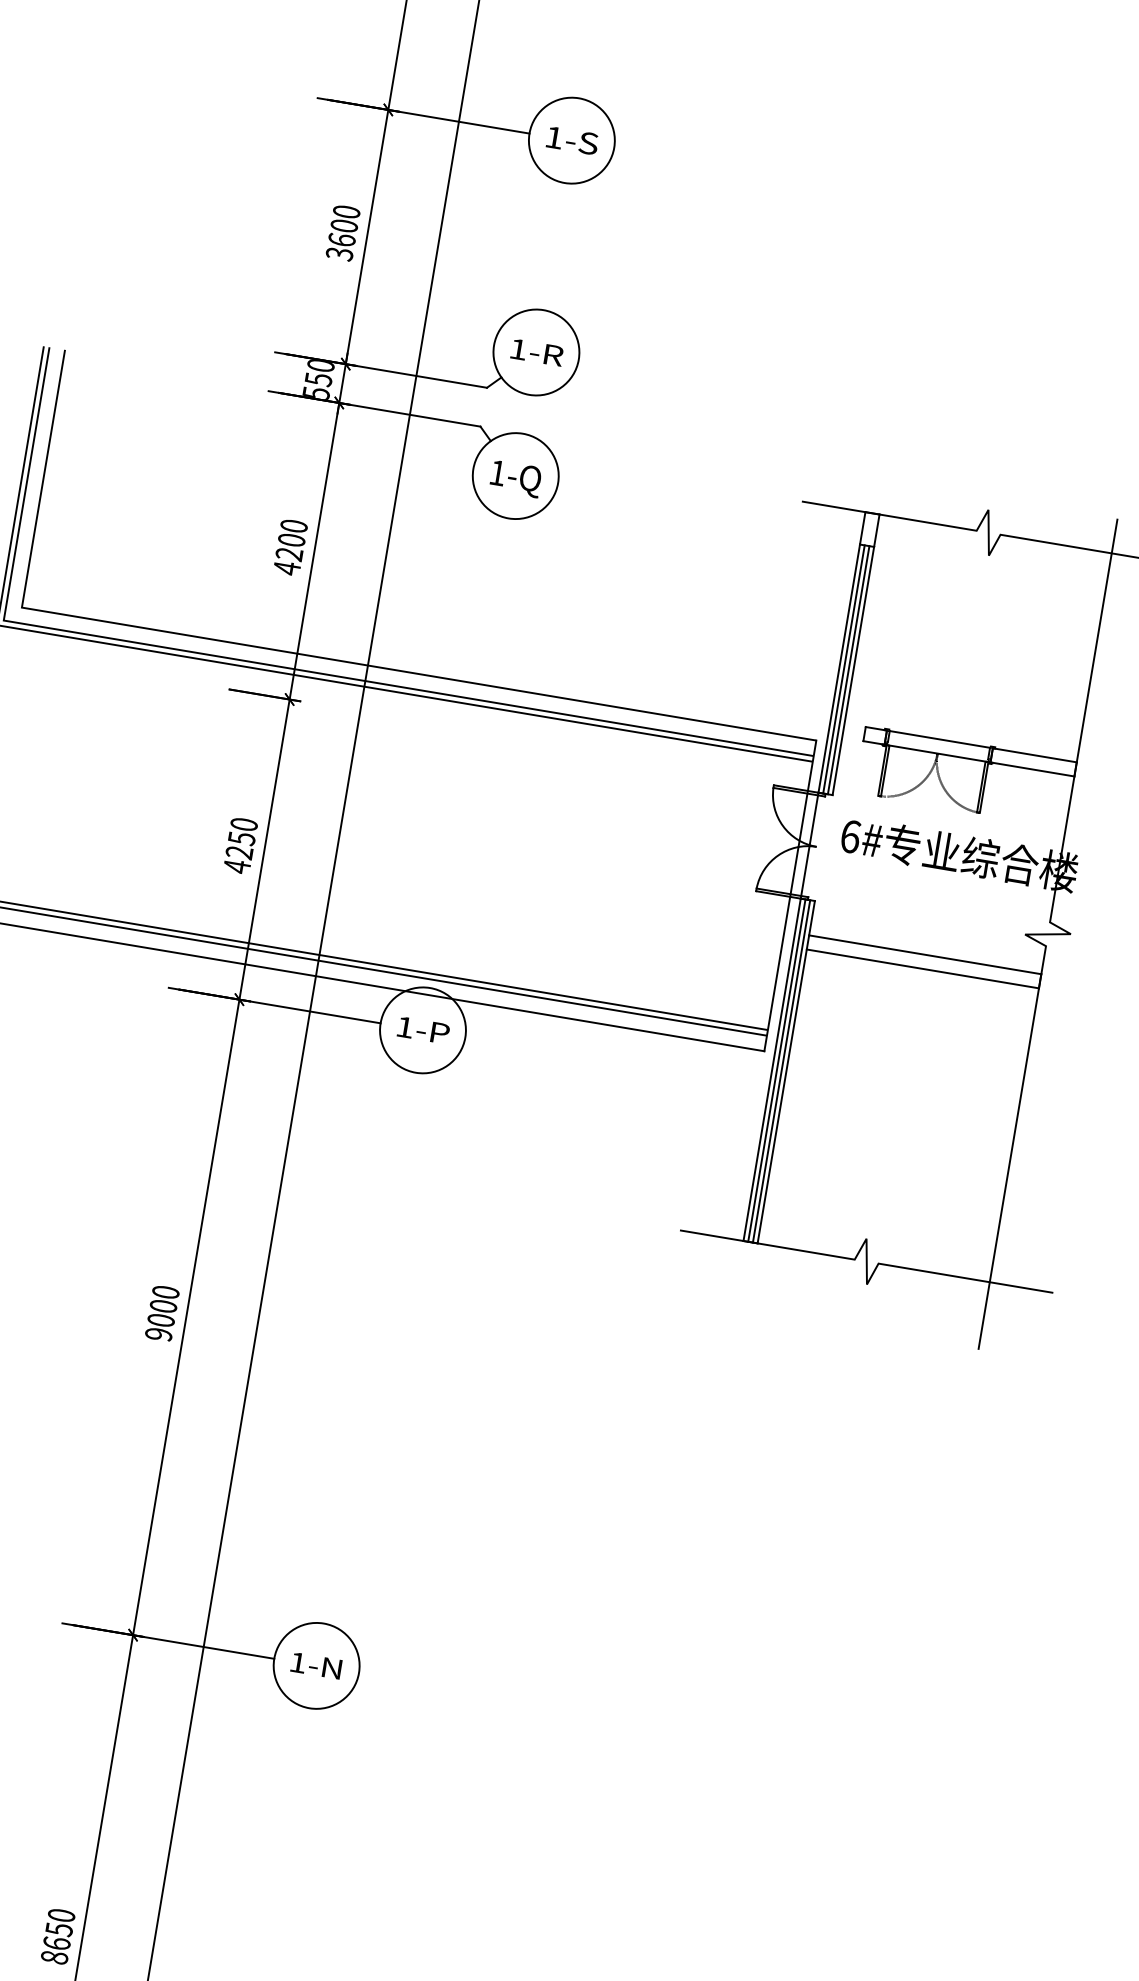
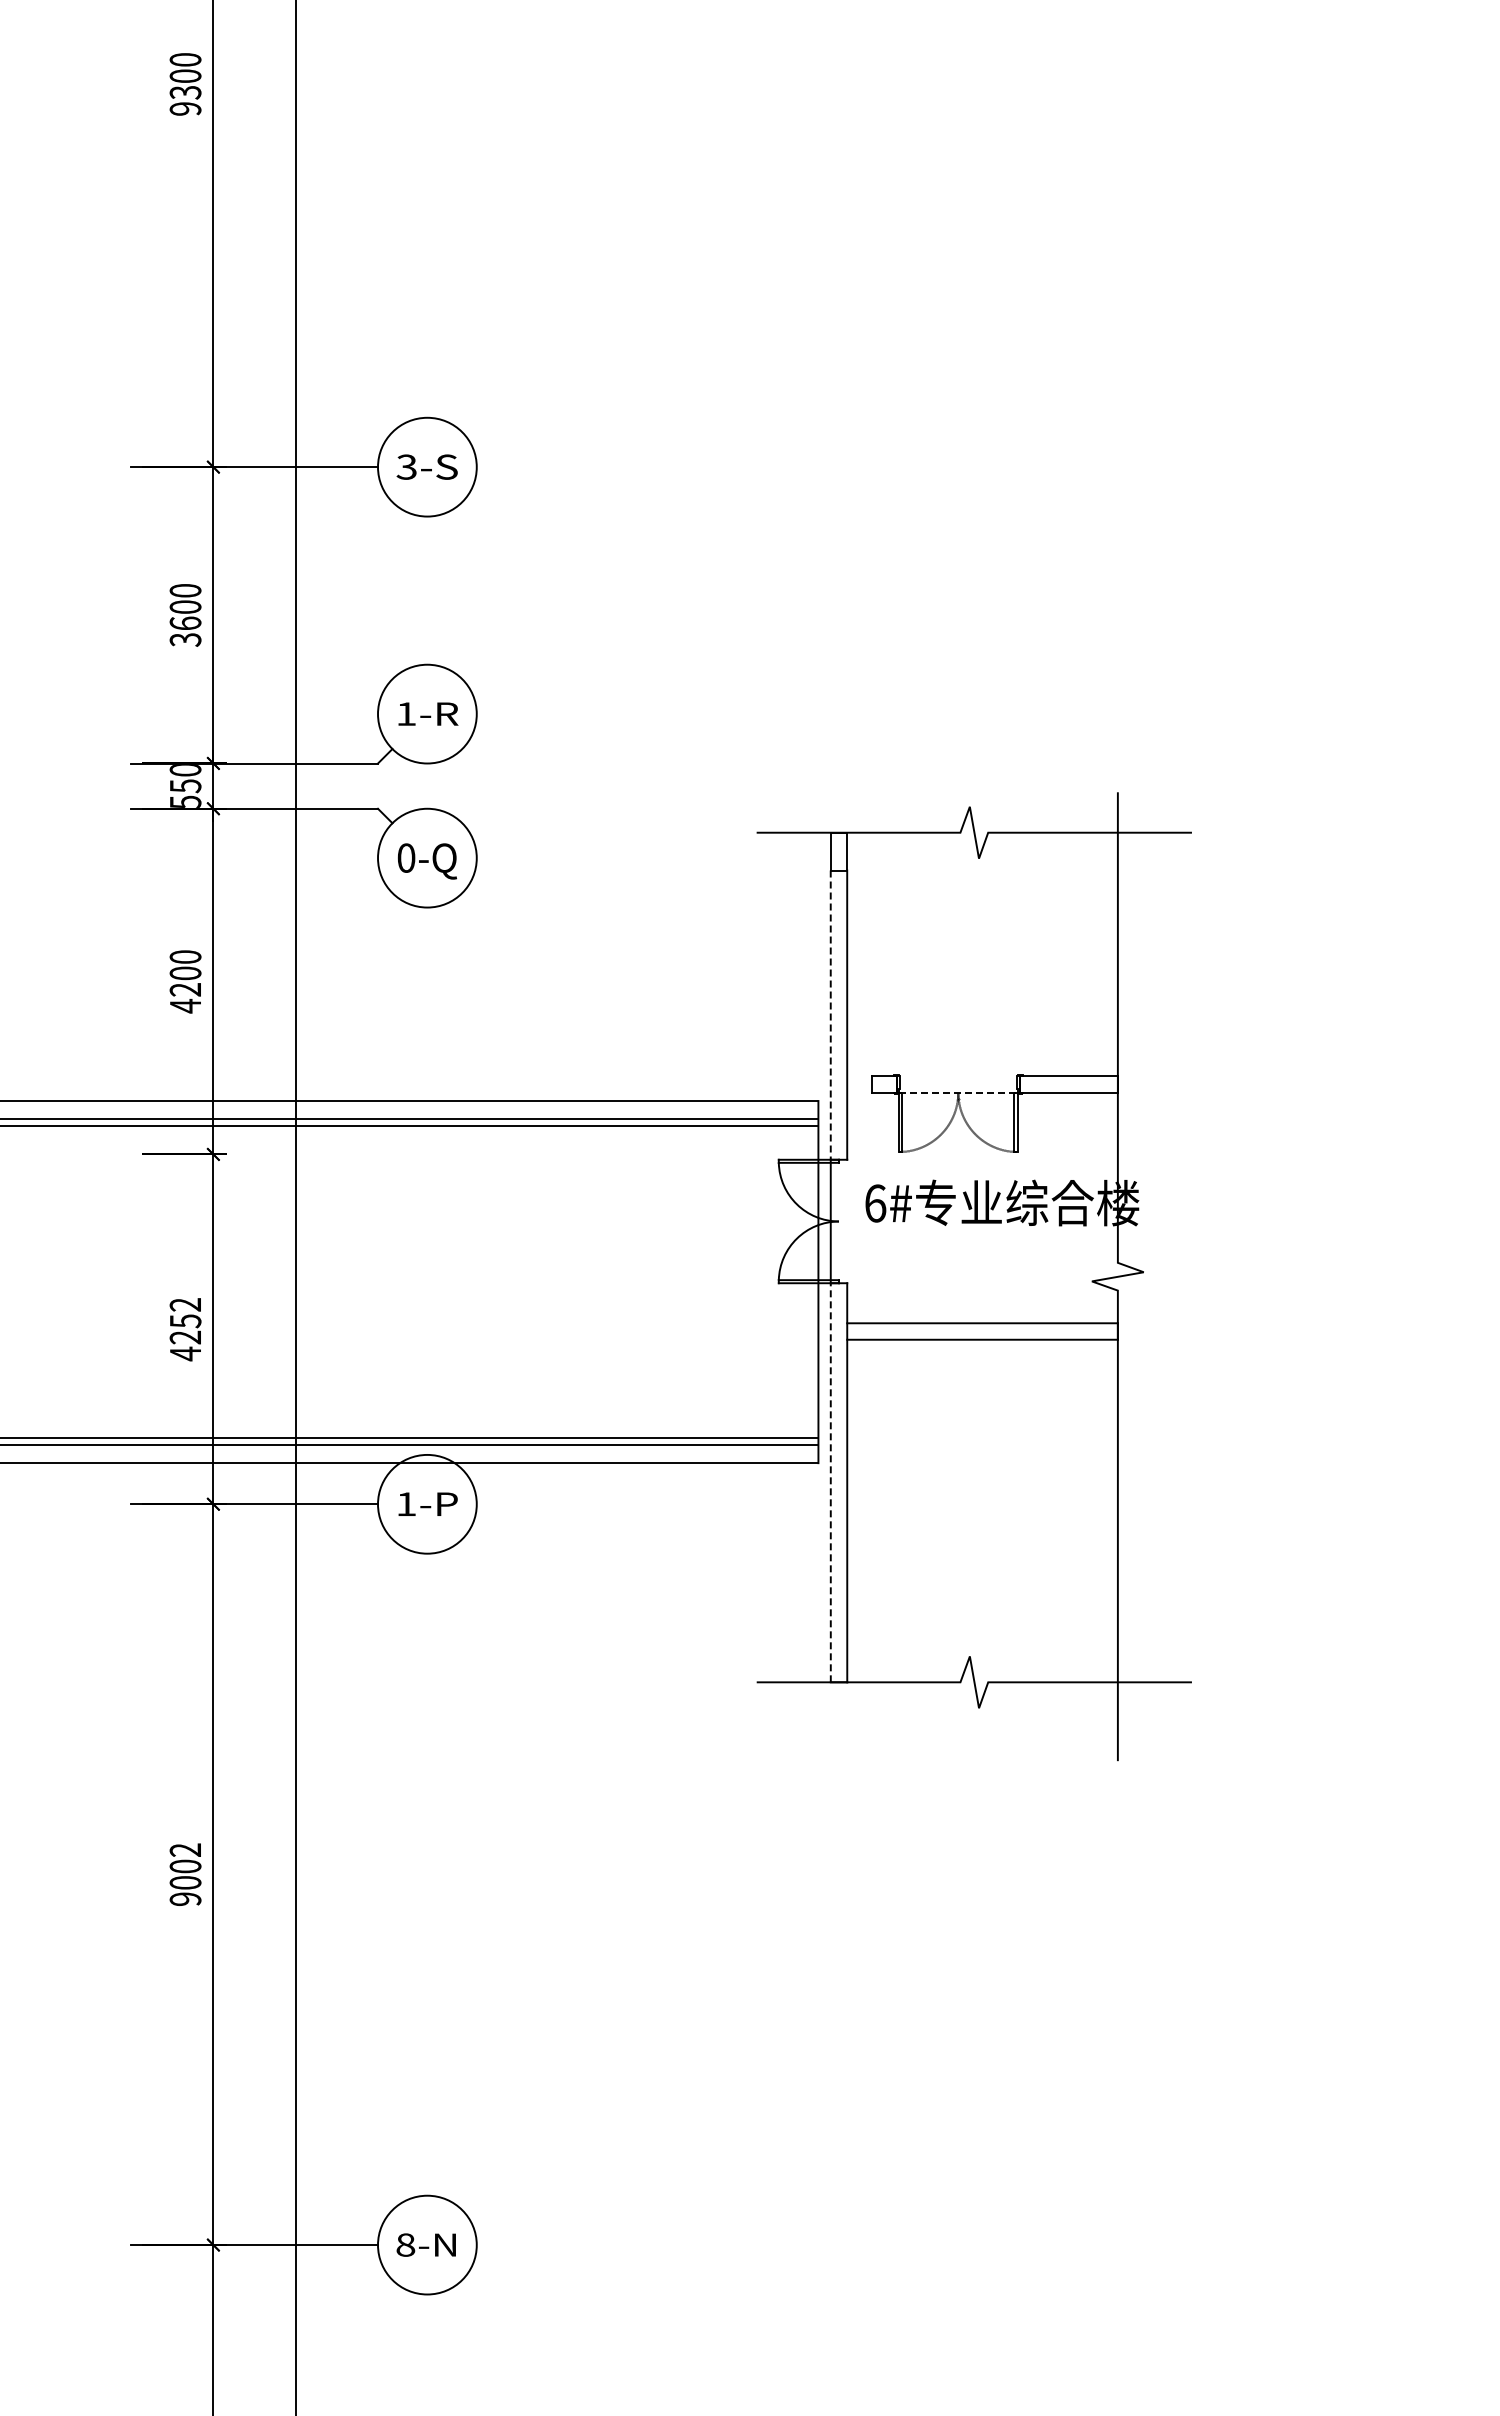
text: (554, 137) -> (406, 466), 1-S -> 3-S
text: (497, 472) -> (406, 857), 1-Q -> 0-Q
line: (838, 668) -> (830, 1015), solid -> dashed
line: (844, 668) -> (836, 1014), removed
line: (848, 669) -> (841, 1014), removed
line: (939, 739) -> (957, 1076), removed
line: (937, 753) -> (958, 1092), solid -> dashed
text: (244, 824) -> (185, 1304), 4250 -> 4252
line: (771, 1069) -> (830, 1482), solid -> dashed
line: (777, 1070) -> (836, 1482), removed
line: (781, 1071) -> (841, 1482), removed
text: (165, 1291) -> (185, 1849), 9000 -> 9002
text: (297, 1662) -> (405, 2244), 1-N -> 8-N

